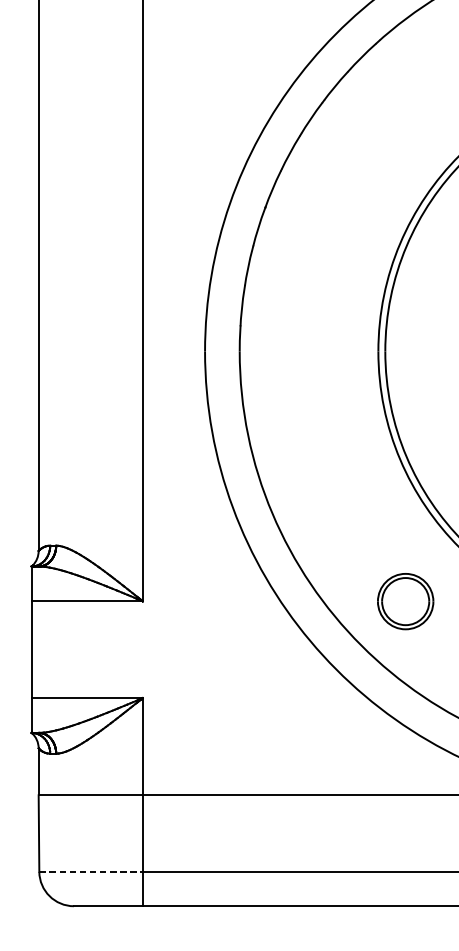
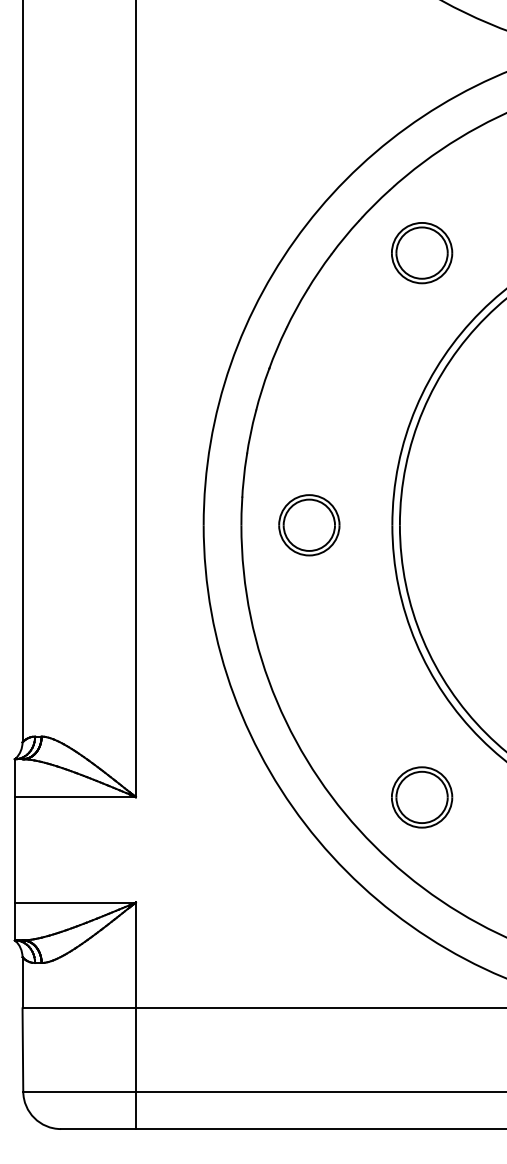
part: (406, 101) -> (422, 253), added
part: (302, 351) -> (309, 525), added
line: (91, 871) -> (80, 1091), dashed -> solid

